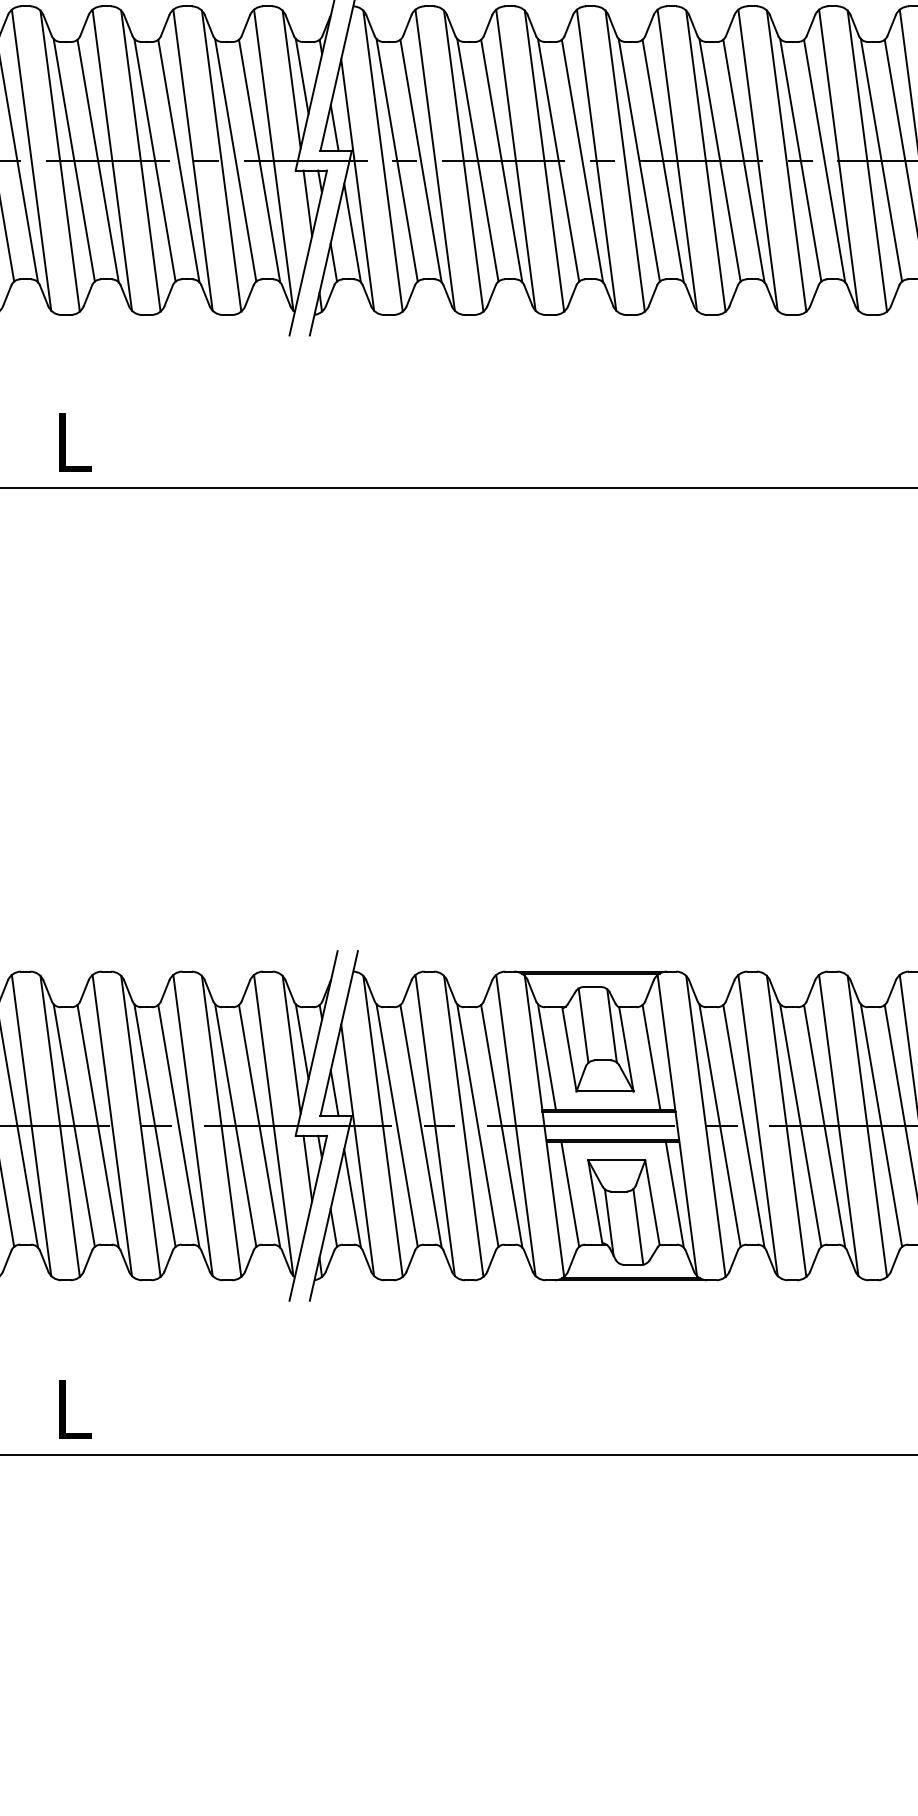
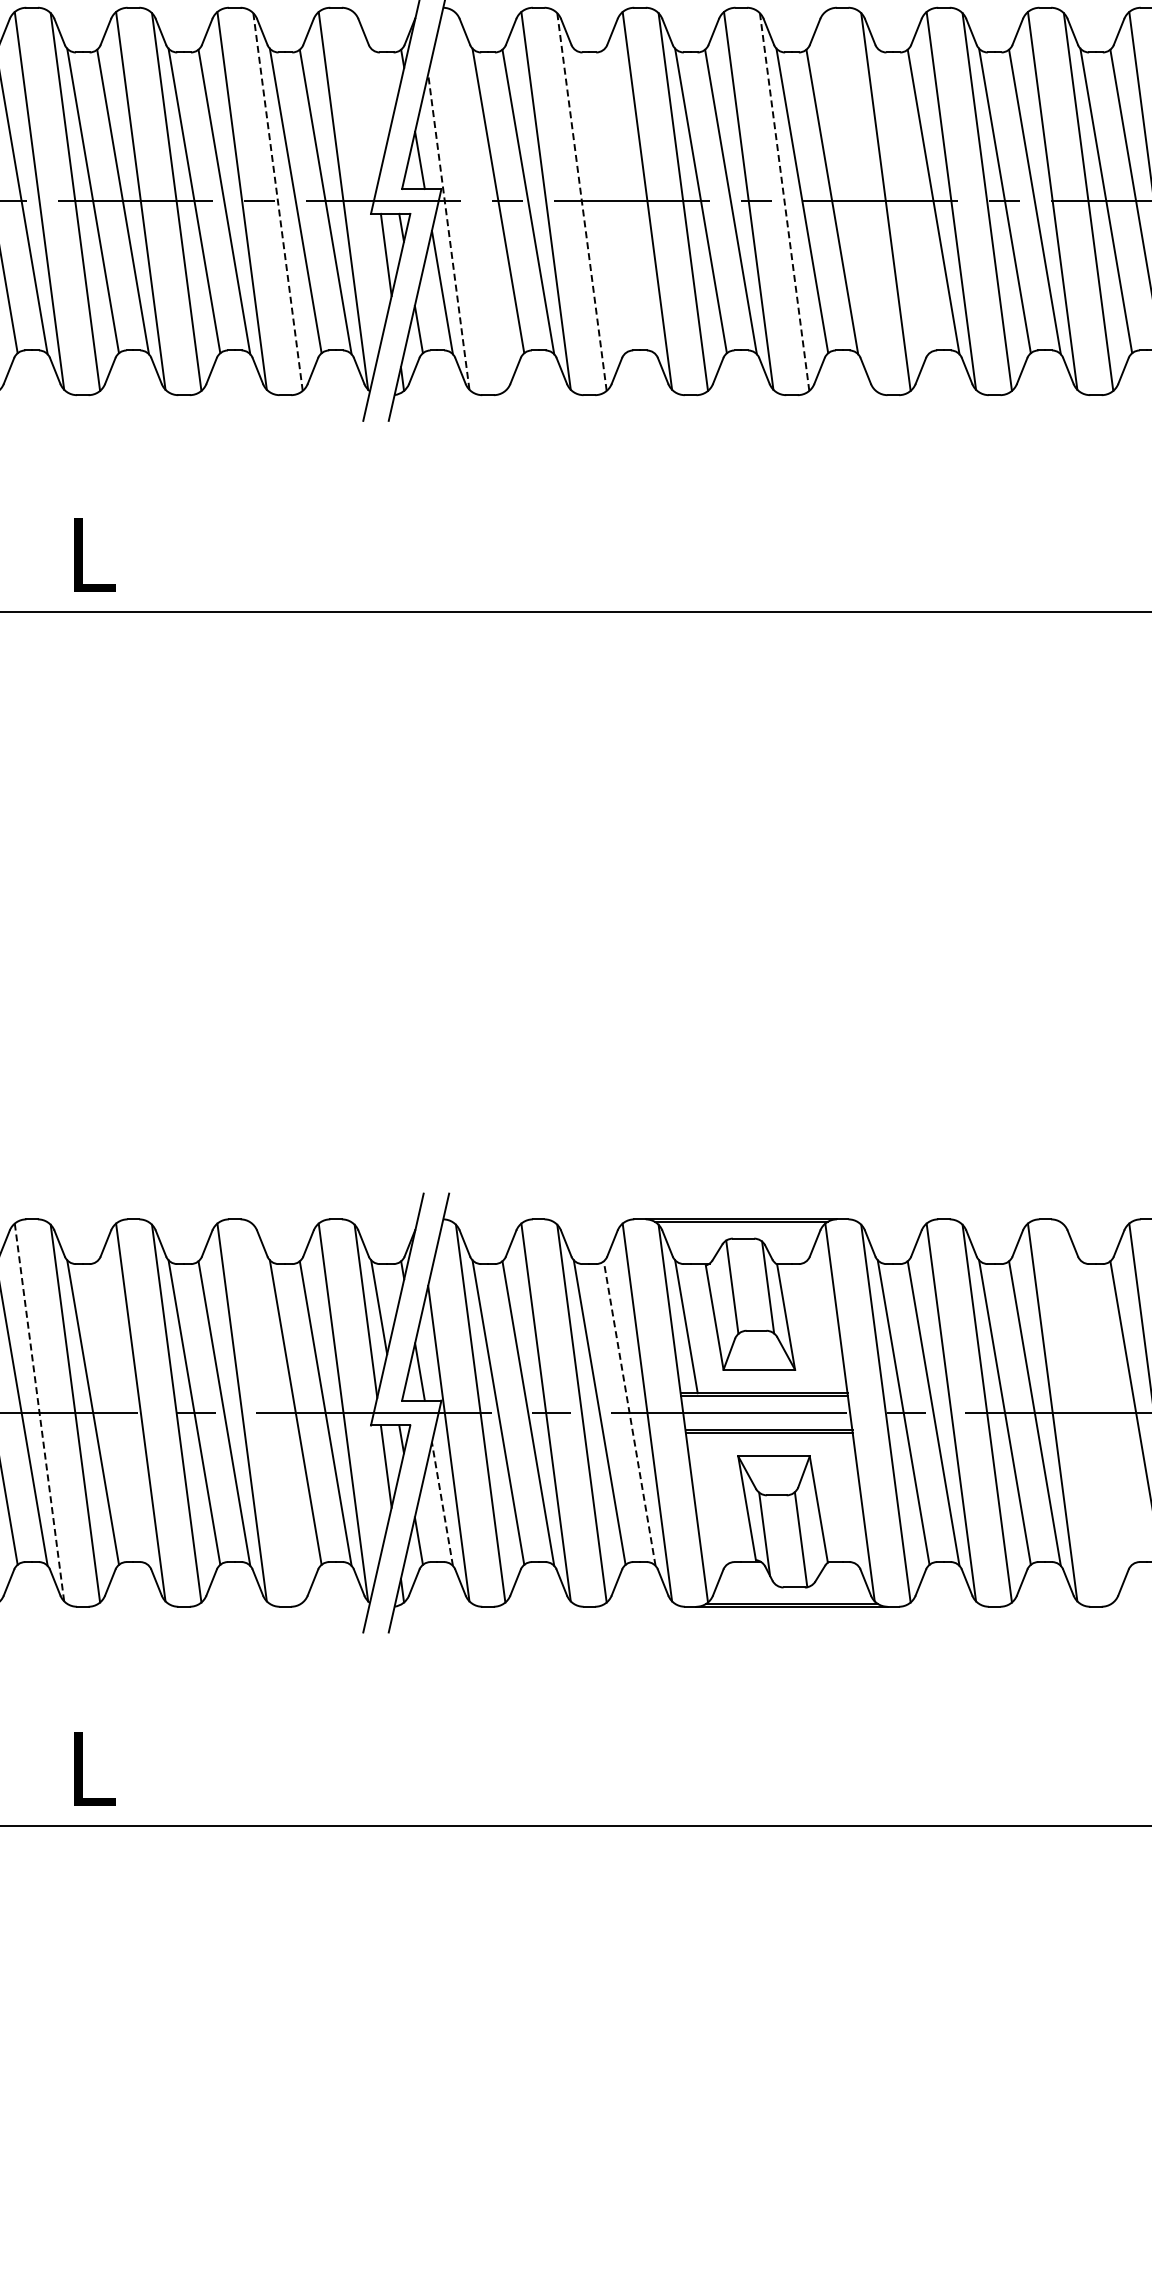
line: (302, 76) -> (379, 95), removed
line: (291, 79) -> (365, 99), removed
line: (477, 159) -> (599, 200), removed
line: (676, 159) -> (849, 200), removed
line: (719, 159) -> (903, 200), removed
line: (382, 160) -> (480, 201), removed
line: (501, 160) -> (629, 201), removed
line: (221, 161) -> (278, 202), solid -> dashed
line: (464, 161) -> (582, 202), solid -> dashed
line: (625, 161) -> (784, 202), solid -> dashed
line: (357, 184) -> (448, 231), solid -> dashed
line: (651, 1057) -> (817, 1327), removed
line: (31, 1124) -> (39, 1411), solid -> dashed
line: (881, 1125) -> (1106, 1412), removed
line: (97, 1126) -> (122, 1413), removed
line: (221, 1126) -> (277, 1413), removed
line: (501, 1126) -> (629, 1413), solid -> dashed
line: (867, 1126) -> (1088, 1413), removed
line: (570, 1194) -> (715, 1498), removed
line: (674, 1194) -> (846, 1498), removed
line: (352, 1198) -> (442, 1504), solid -> dashed

